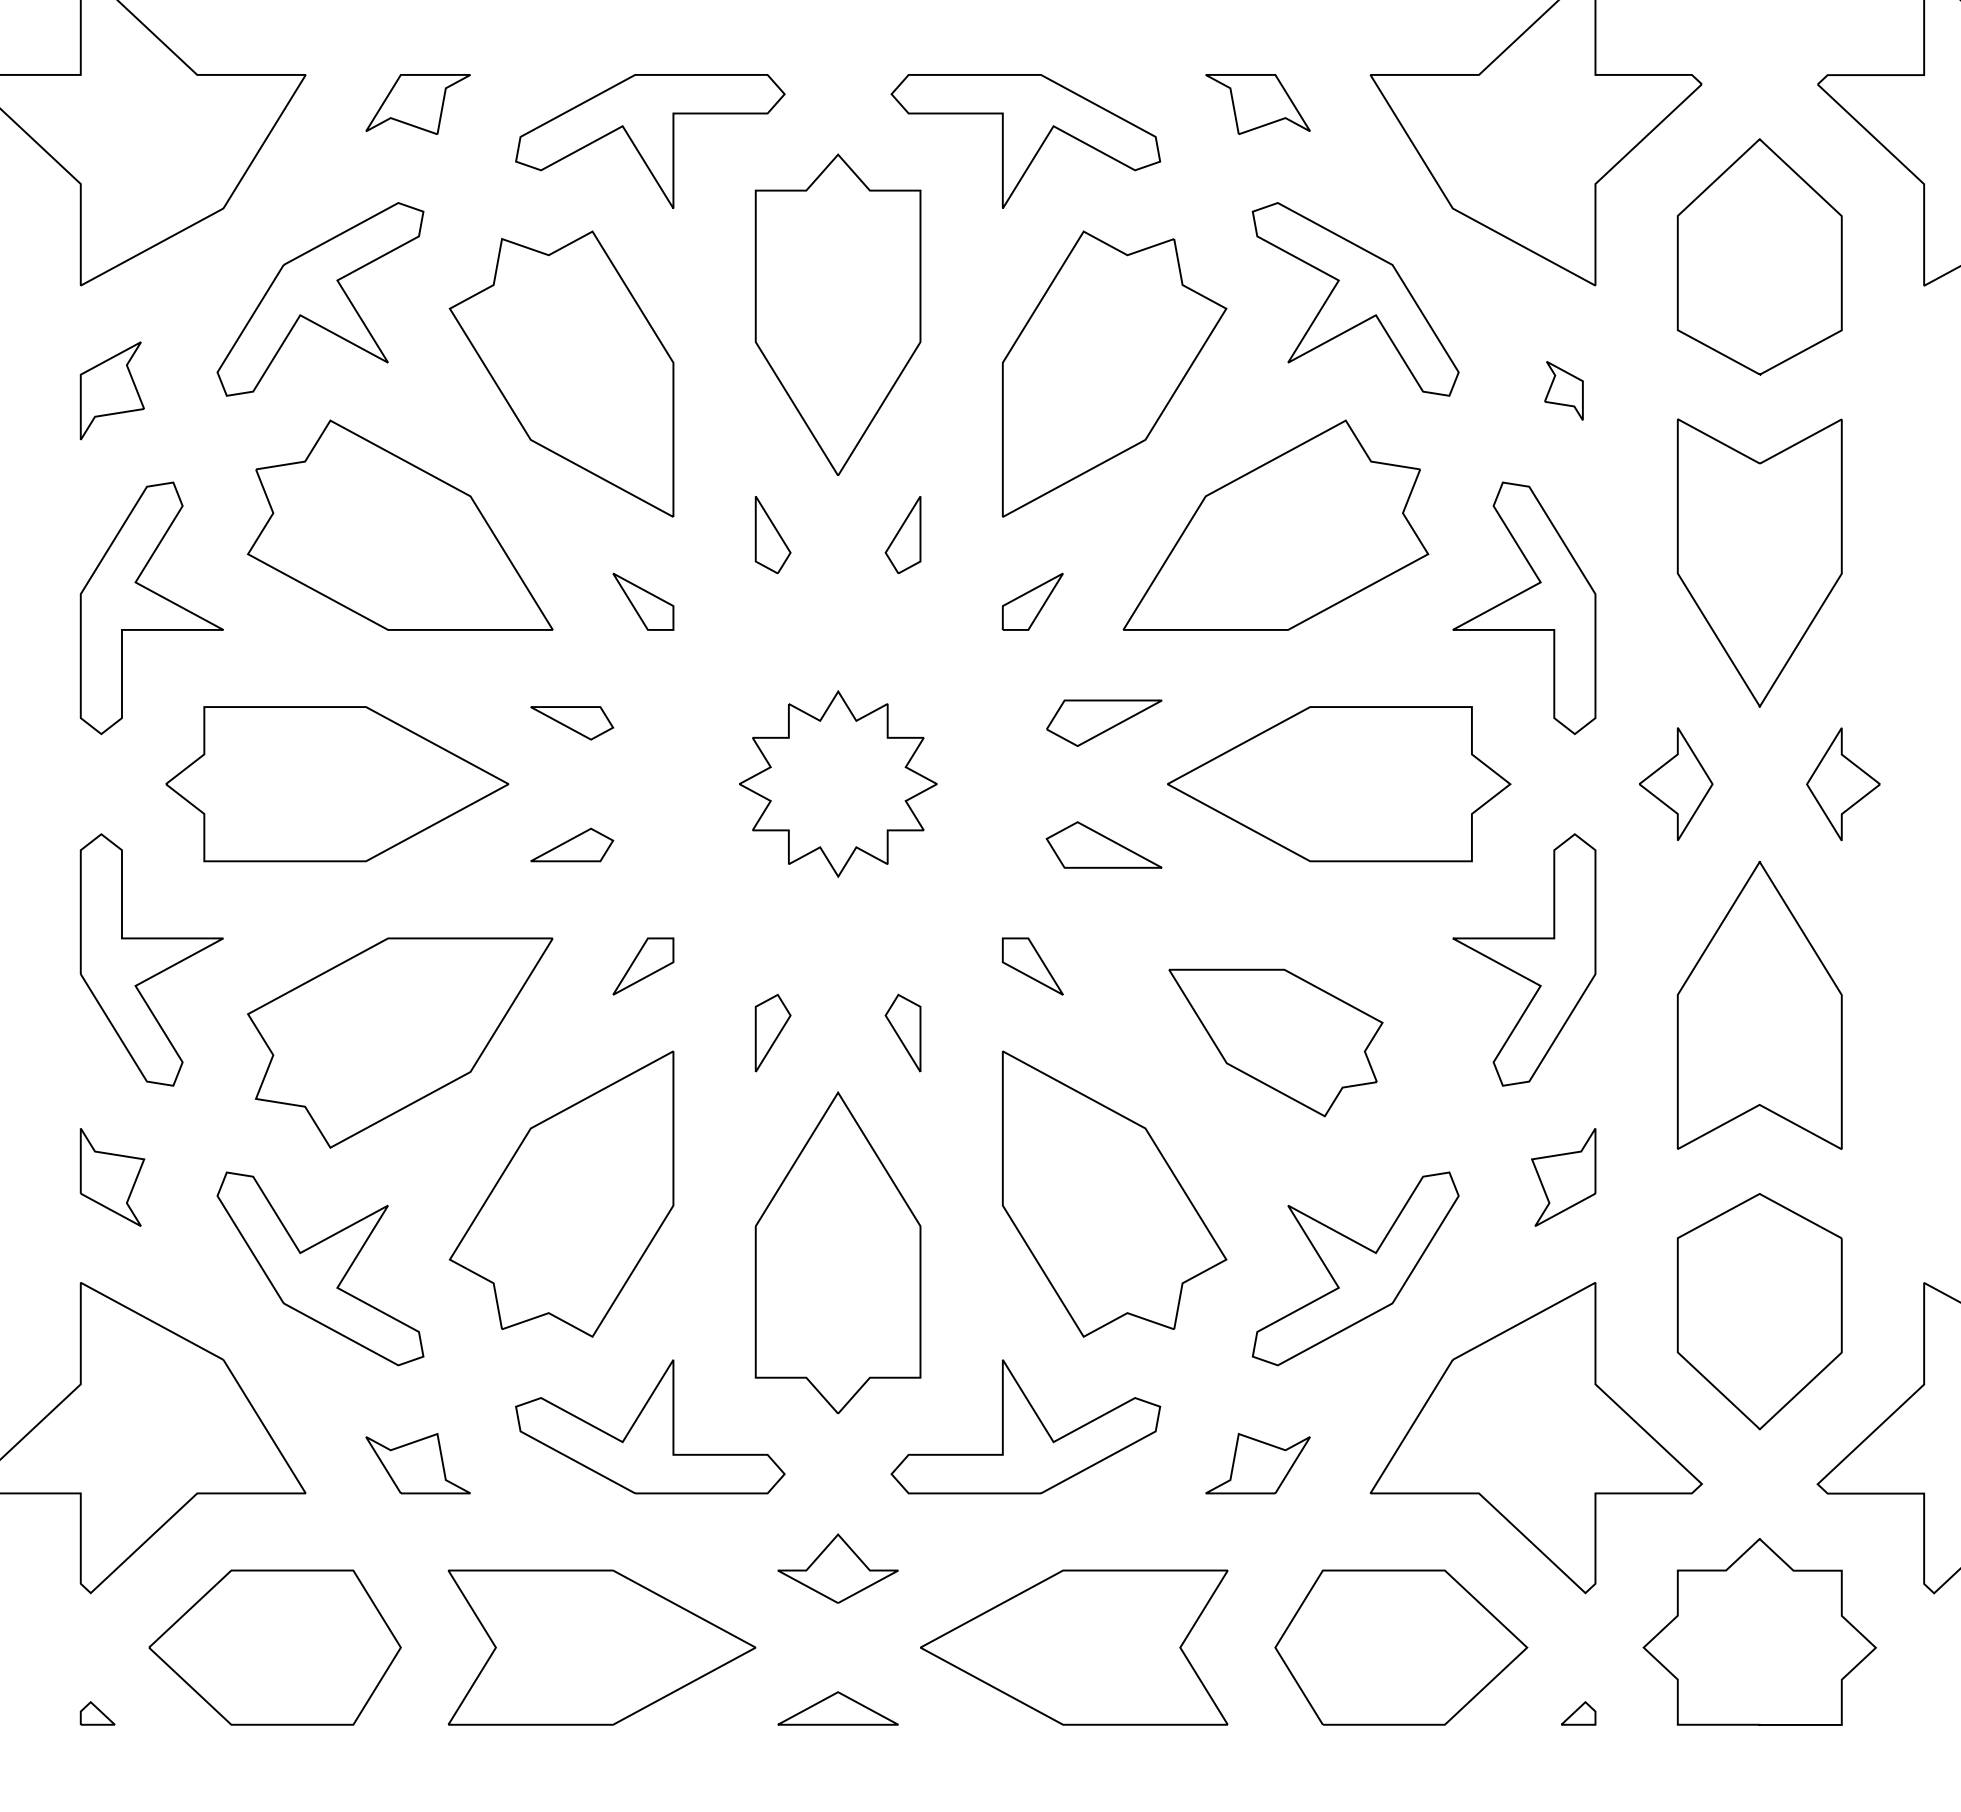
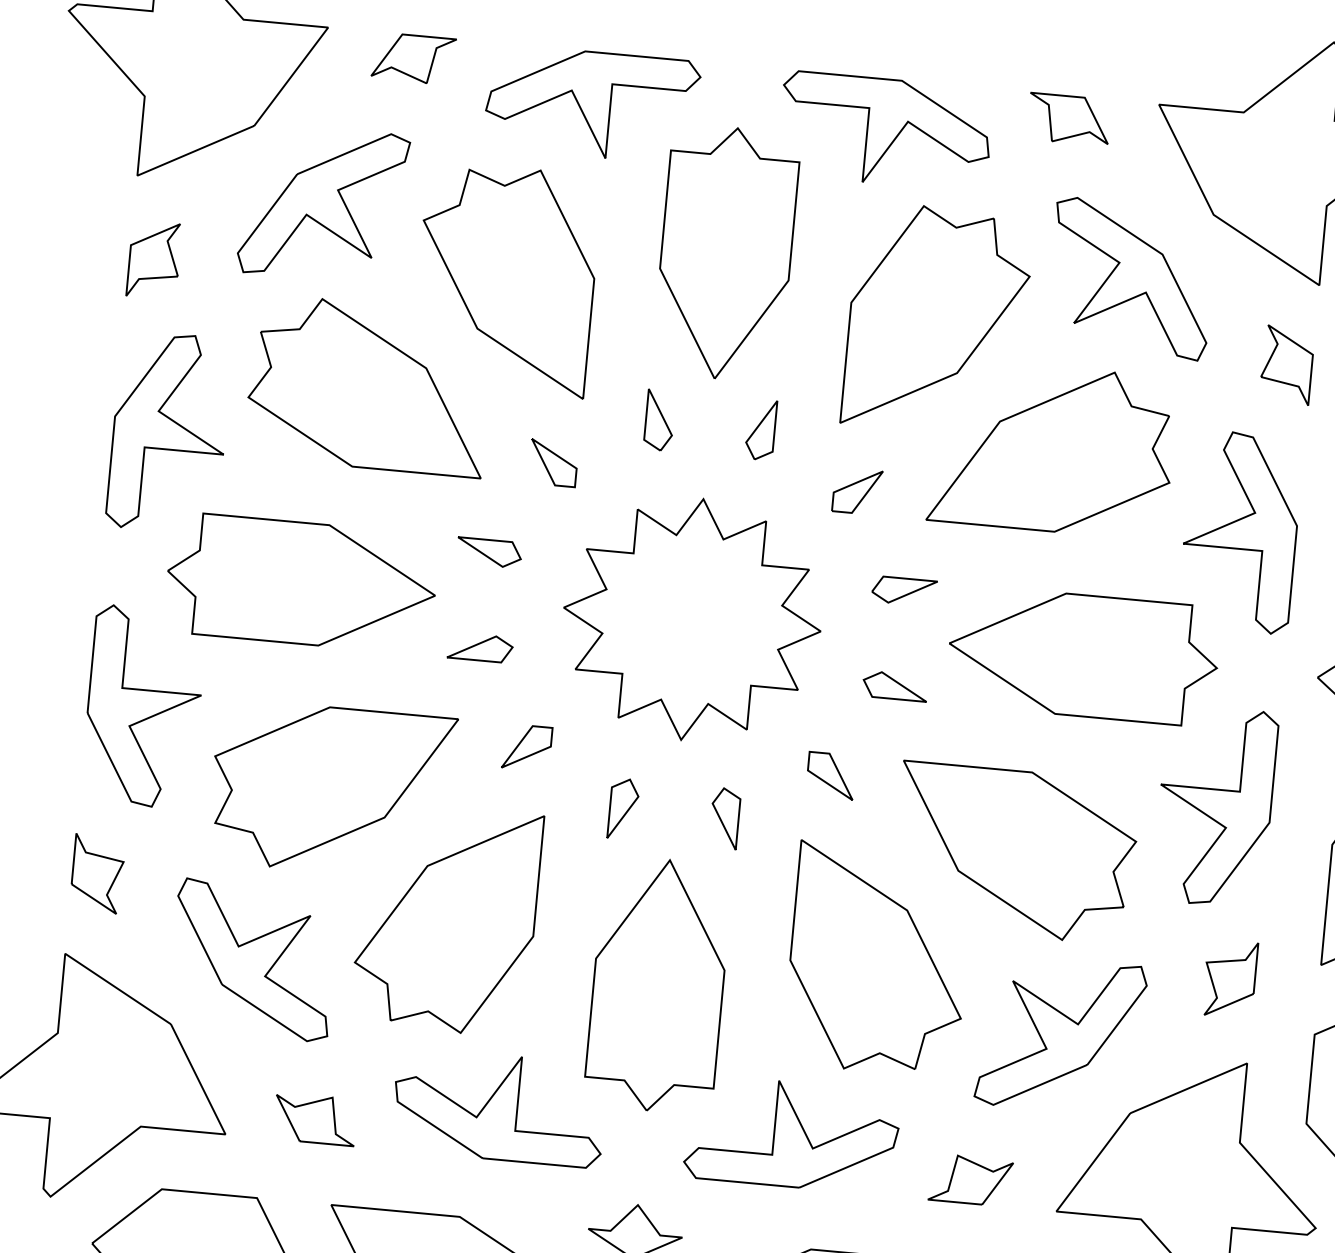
part: (1563, 390) -> (1286, 364), size x1.67
part: (1103, 723) -> (903, 591), size x0.71
part: (838, 783) -> (692, 619), size x1.67
part: (1103, 844) -> (895, 685), size x0.71
part: (1275, 1042) -> (1014, 852), size x1.43

